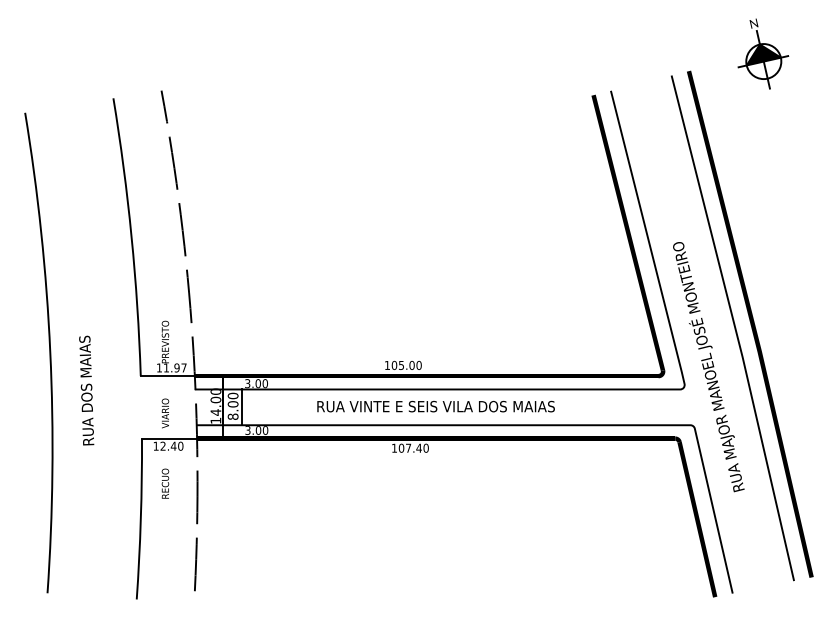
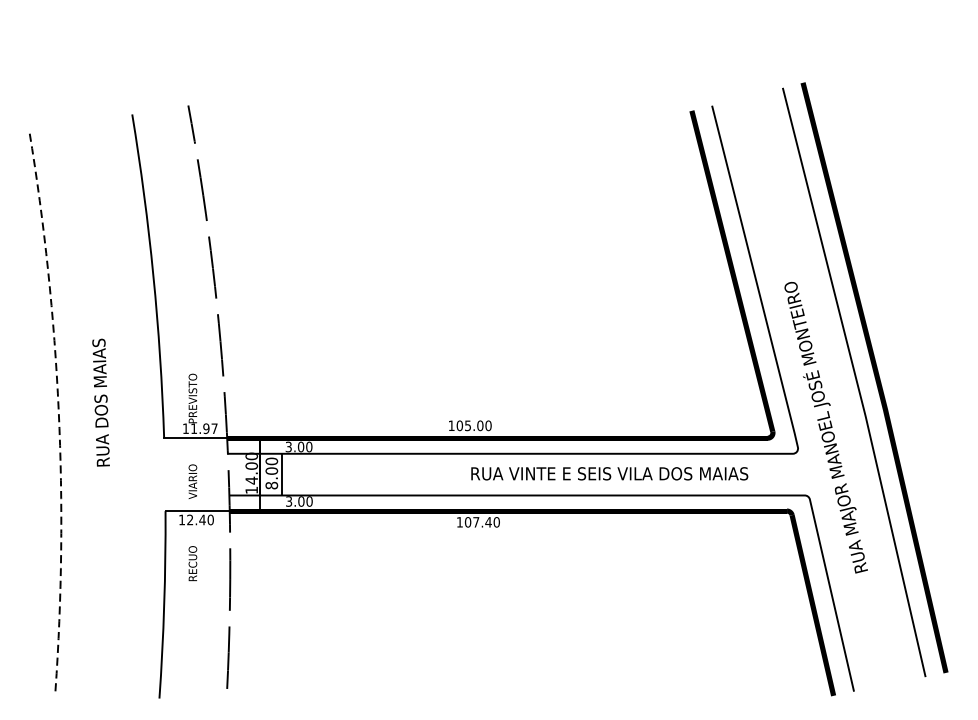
part: (763, 53) -> (889, 62), removed
line: (50, 352) -> (58, 410), solid -> dashed
text: (86, 390) -> (100, 402), moved
text: (435, 406) -> (609, 473), moved

